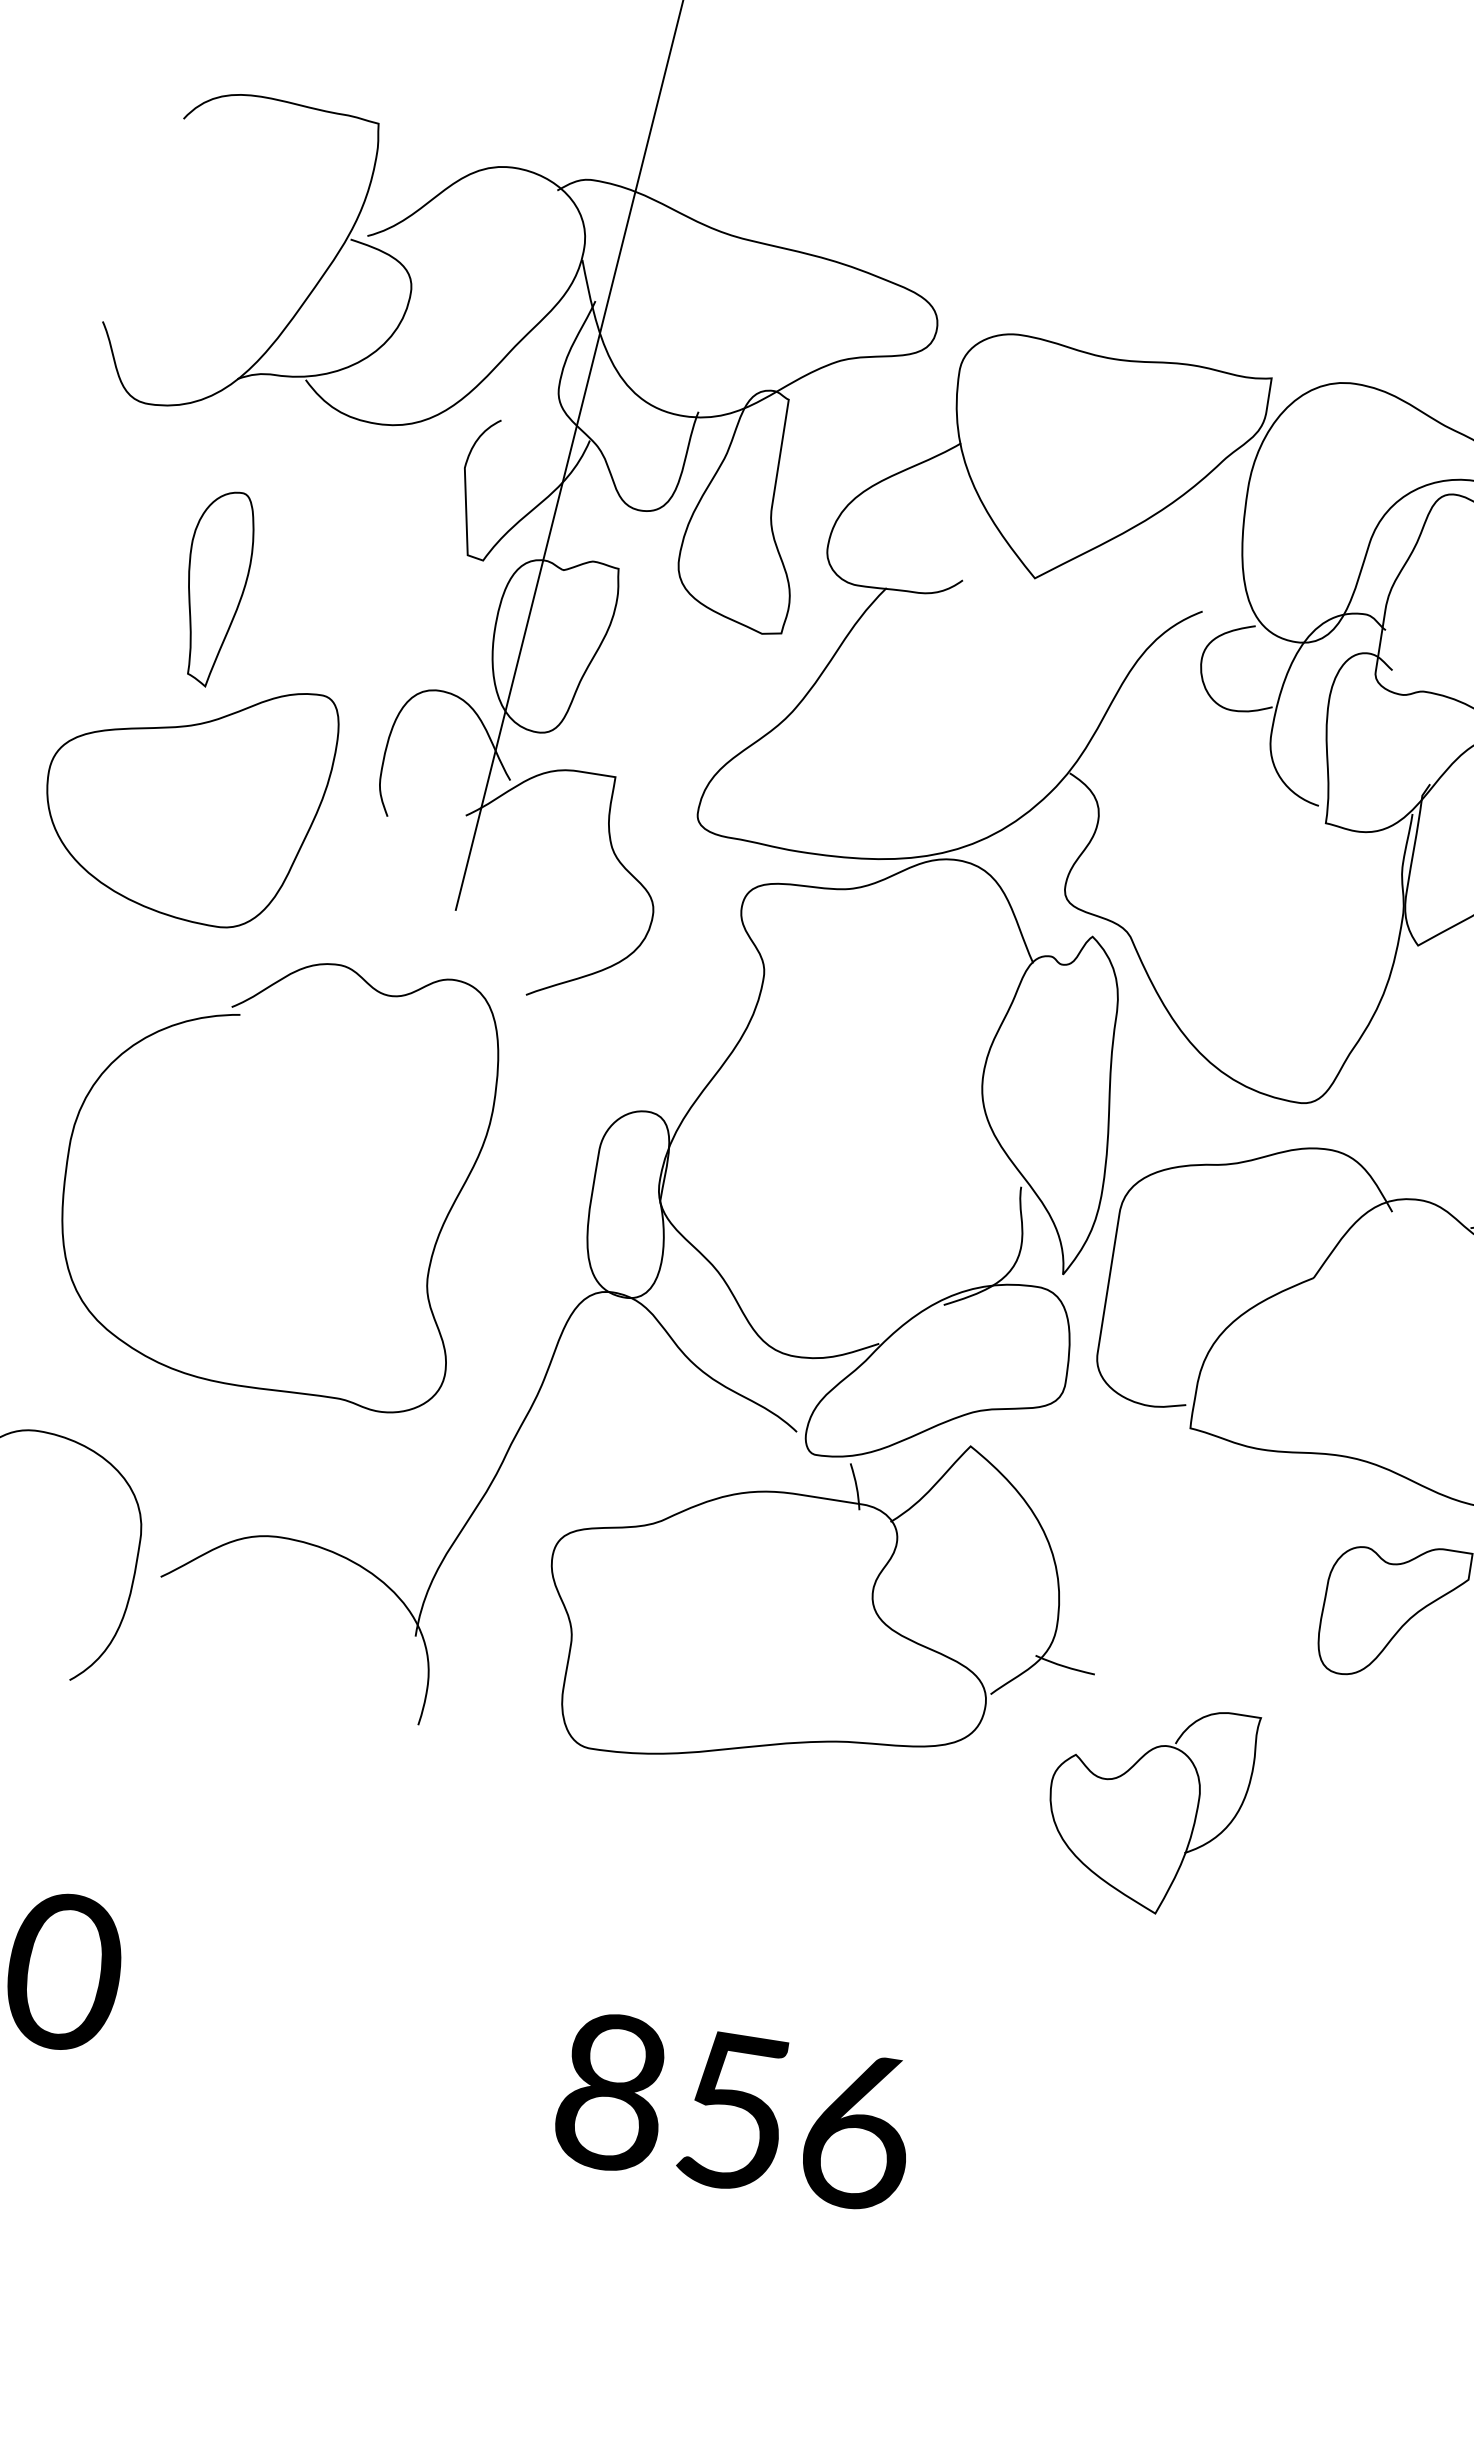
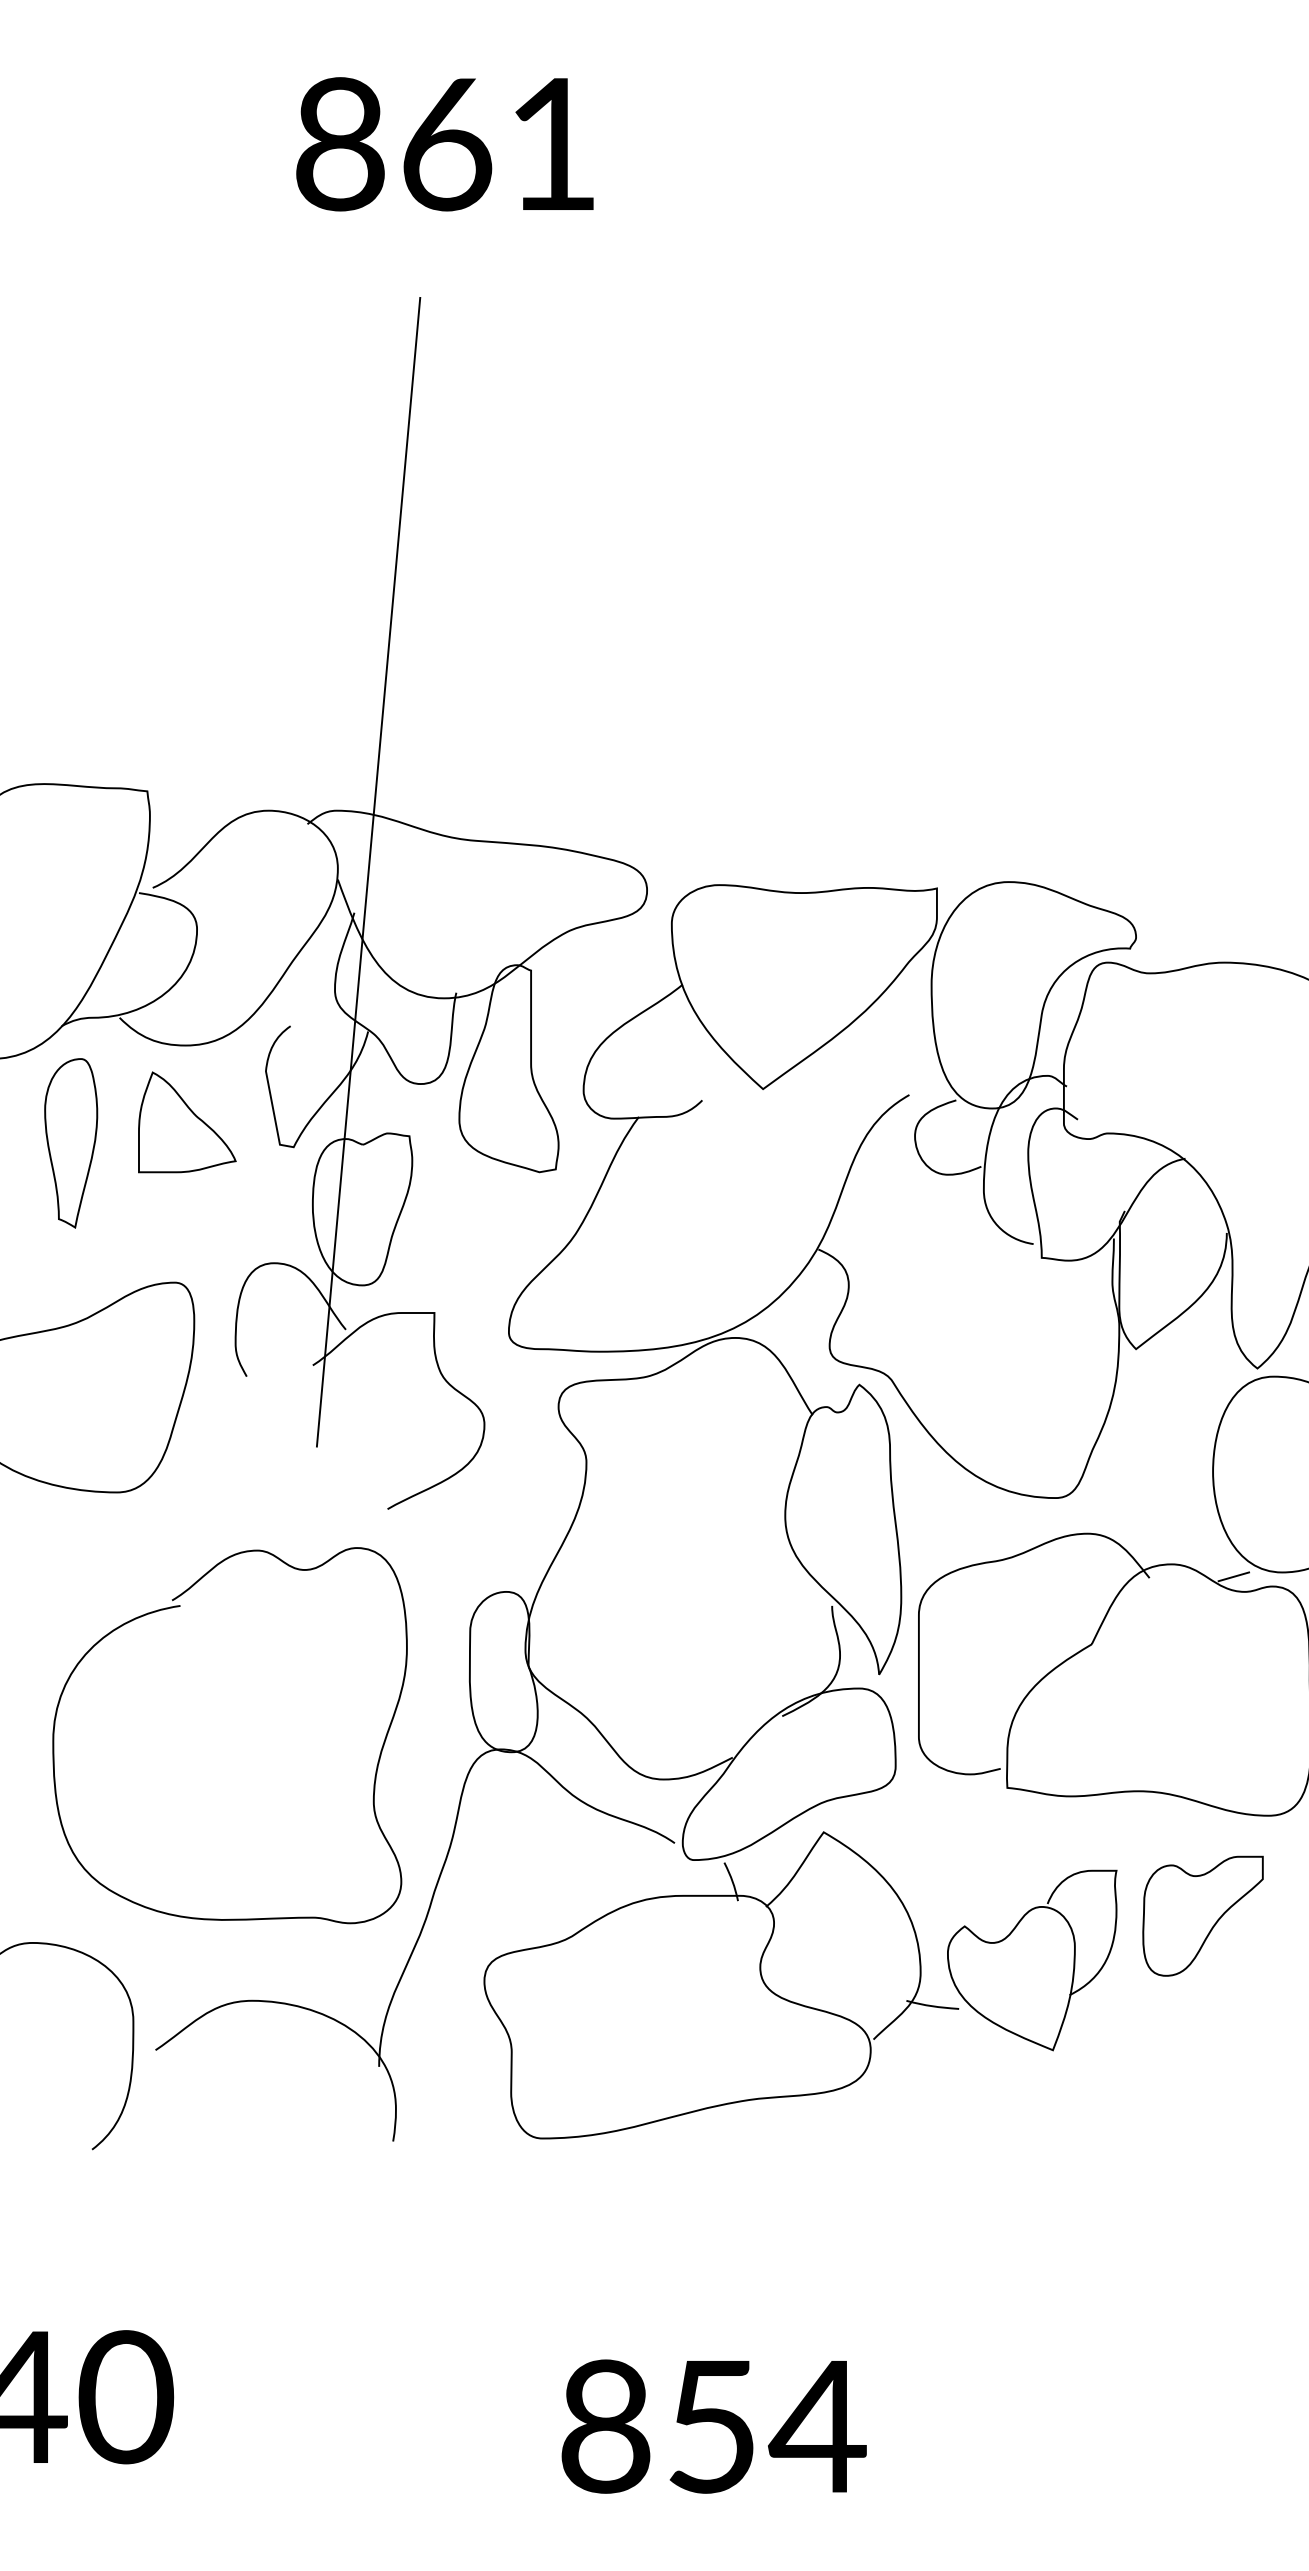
part: (365, 512) -> (187, 1122), added
part: (216, 588) -> (71, 1143), moved
curve: (237, 1016) -> (178, 1607), moved
part: (1147, 1806) -> (1032, 1960), moved
text: (855, 2131) -> (817, 2427), 856 -> 854

